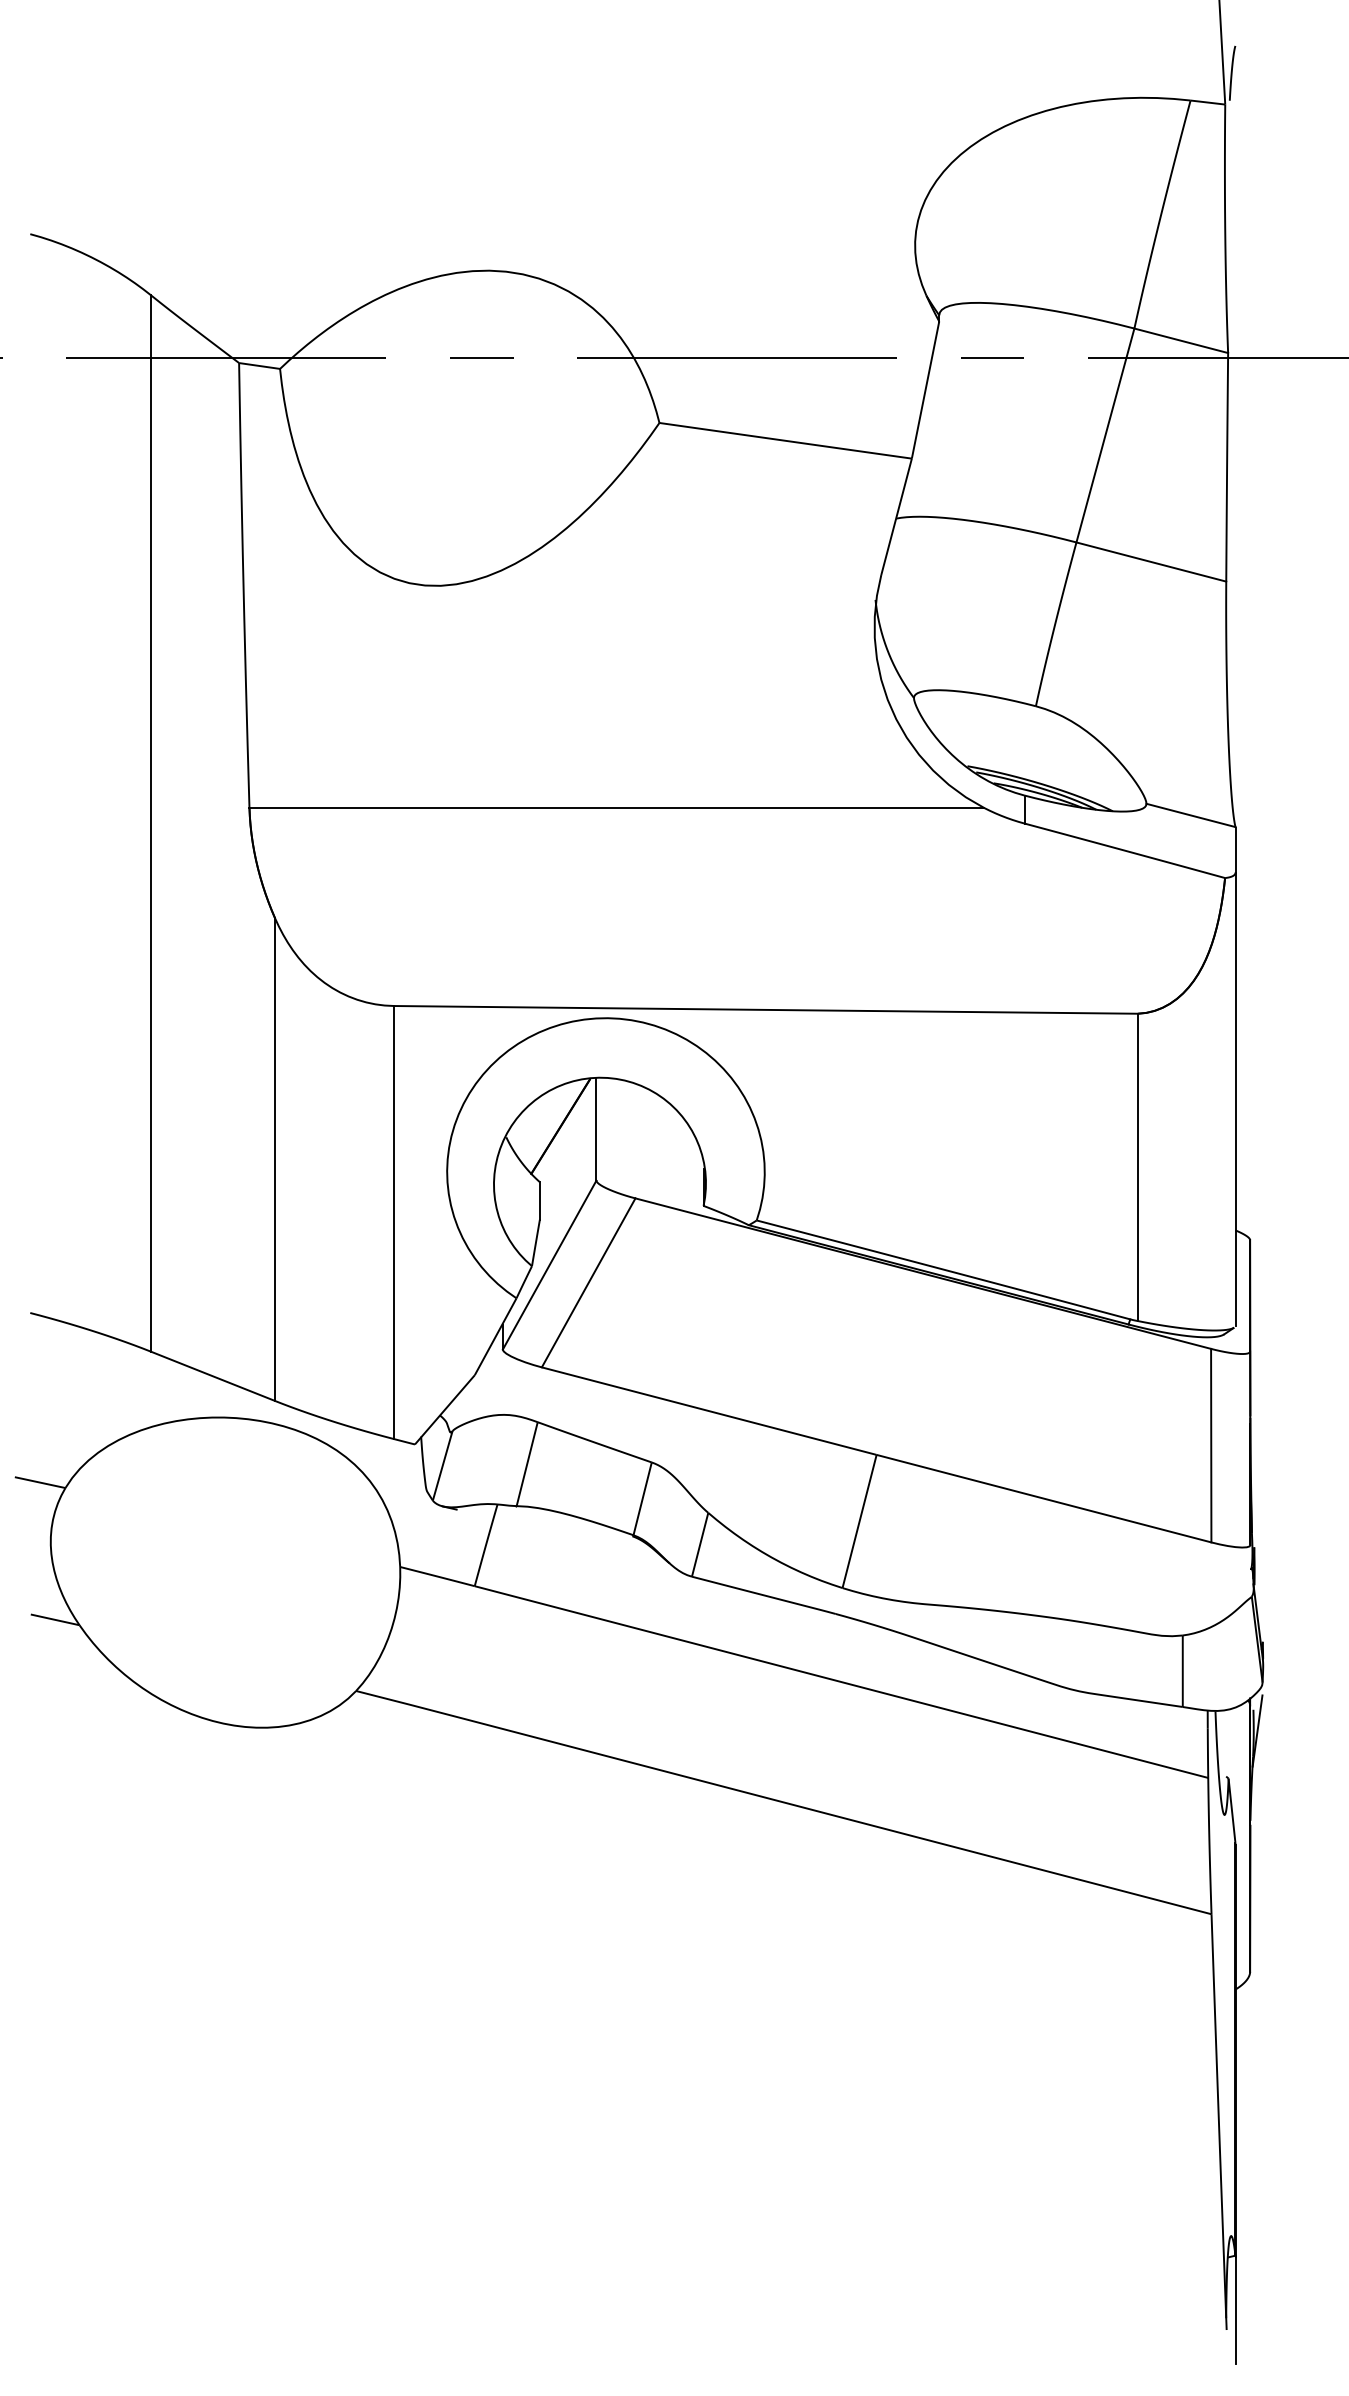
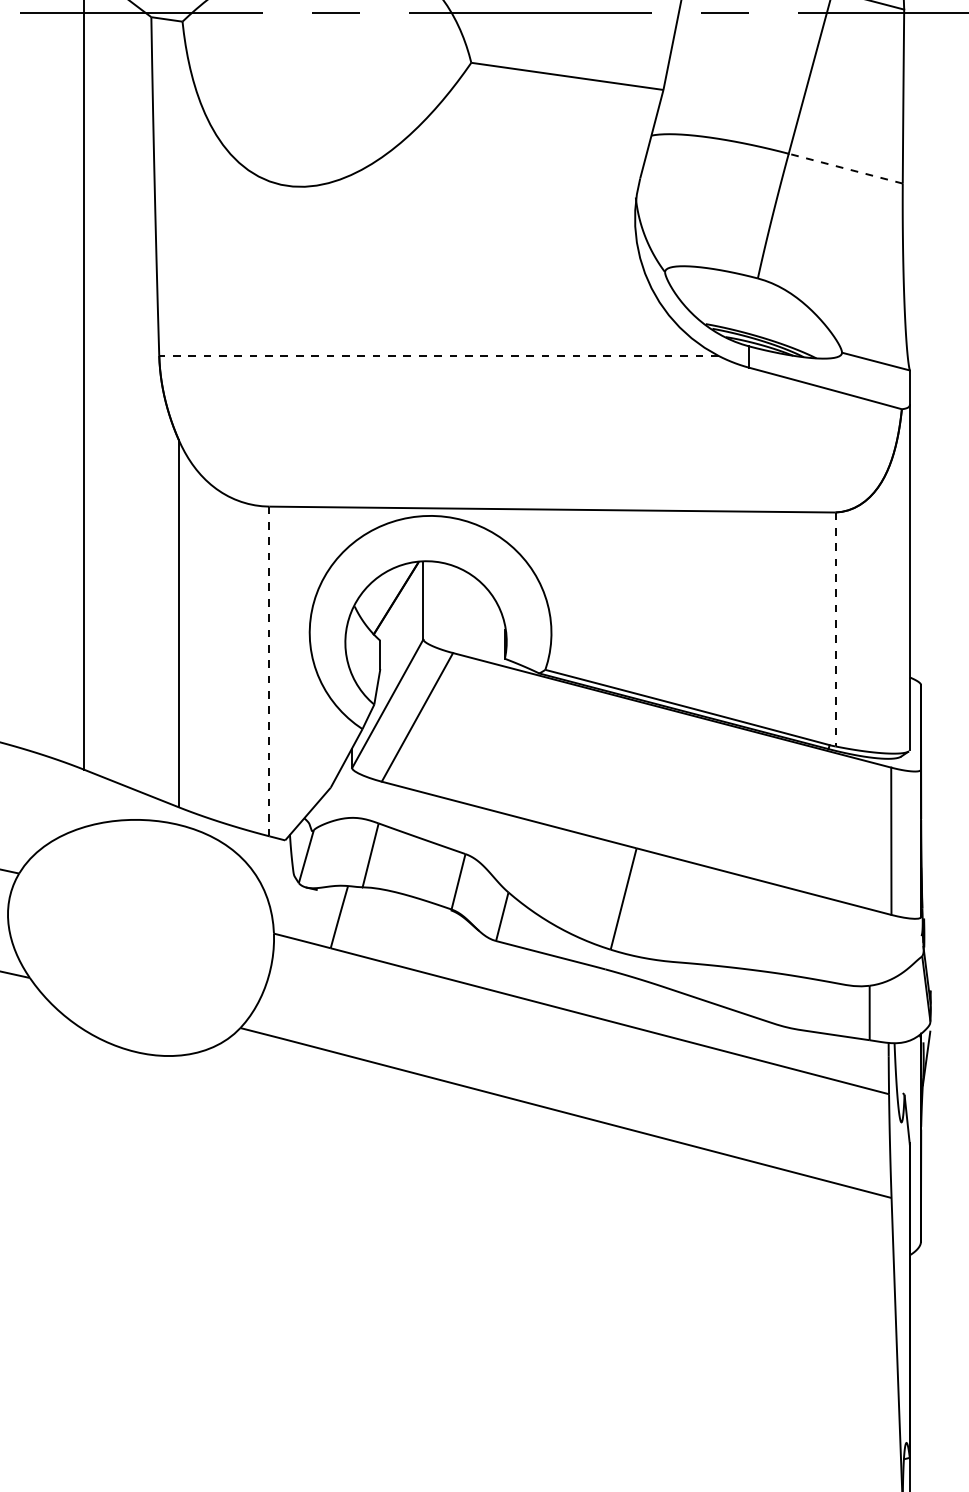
line: (1150, 561) -> (845, 168), solid -> dashed
line: (616, 808) -> (438, 356), solid -> dashed
line: (1137, 1167) -> (835, 629), solid -> dashed
line: (394, 1222) -> (269, 671), solid -> dashed

